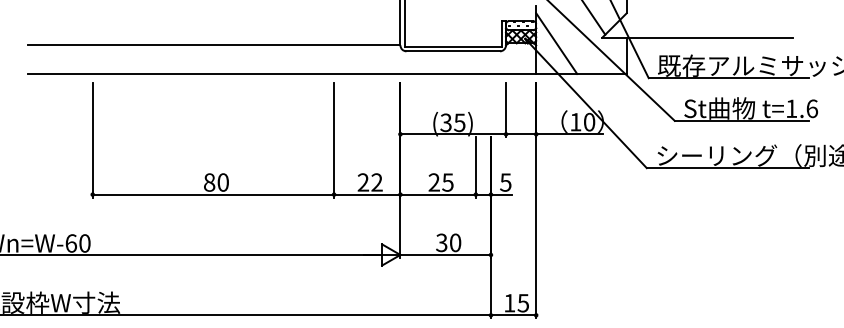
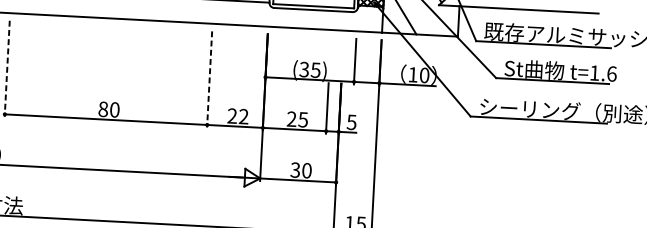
line: (92, 140) -> (7, 68), solid -> dashed
line: (334, 140) -> (209, 79), solid -> dashed

